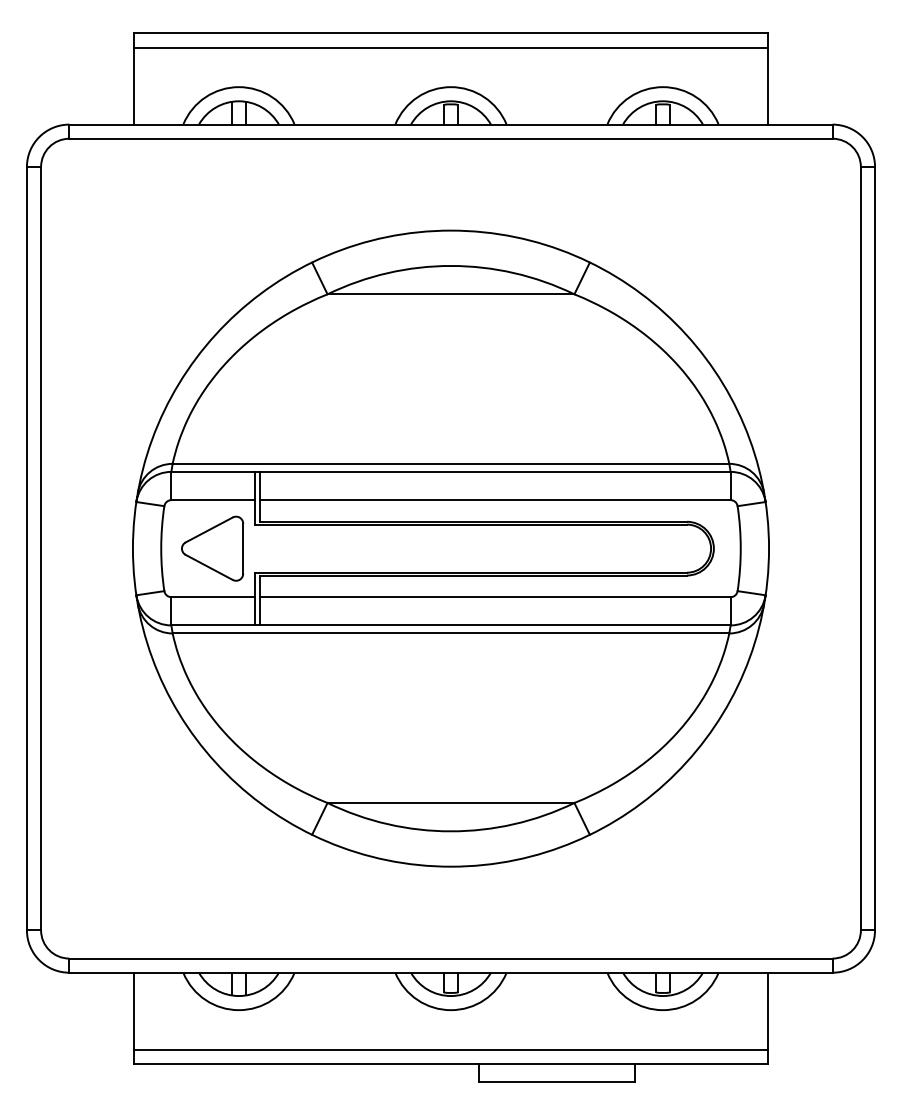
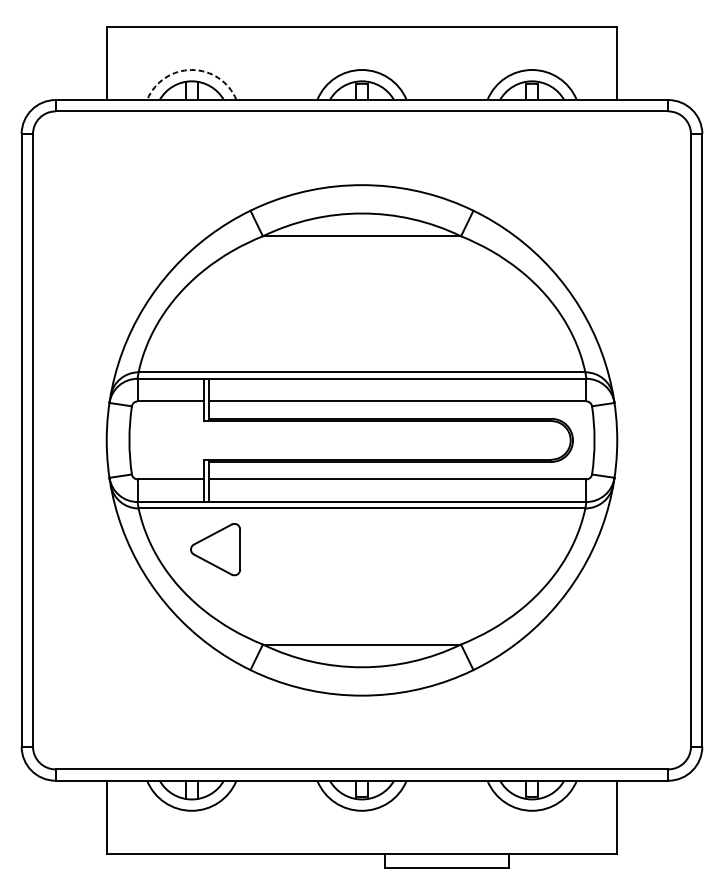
line: (450, 47) -> (361, 38), removed
arc: (238, 87) -> (191, 70), solid -> dashed
part: (212, 548) -> (215, 549), moved
line: (450, 1049) -> (361, 842), removed

